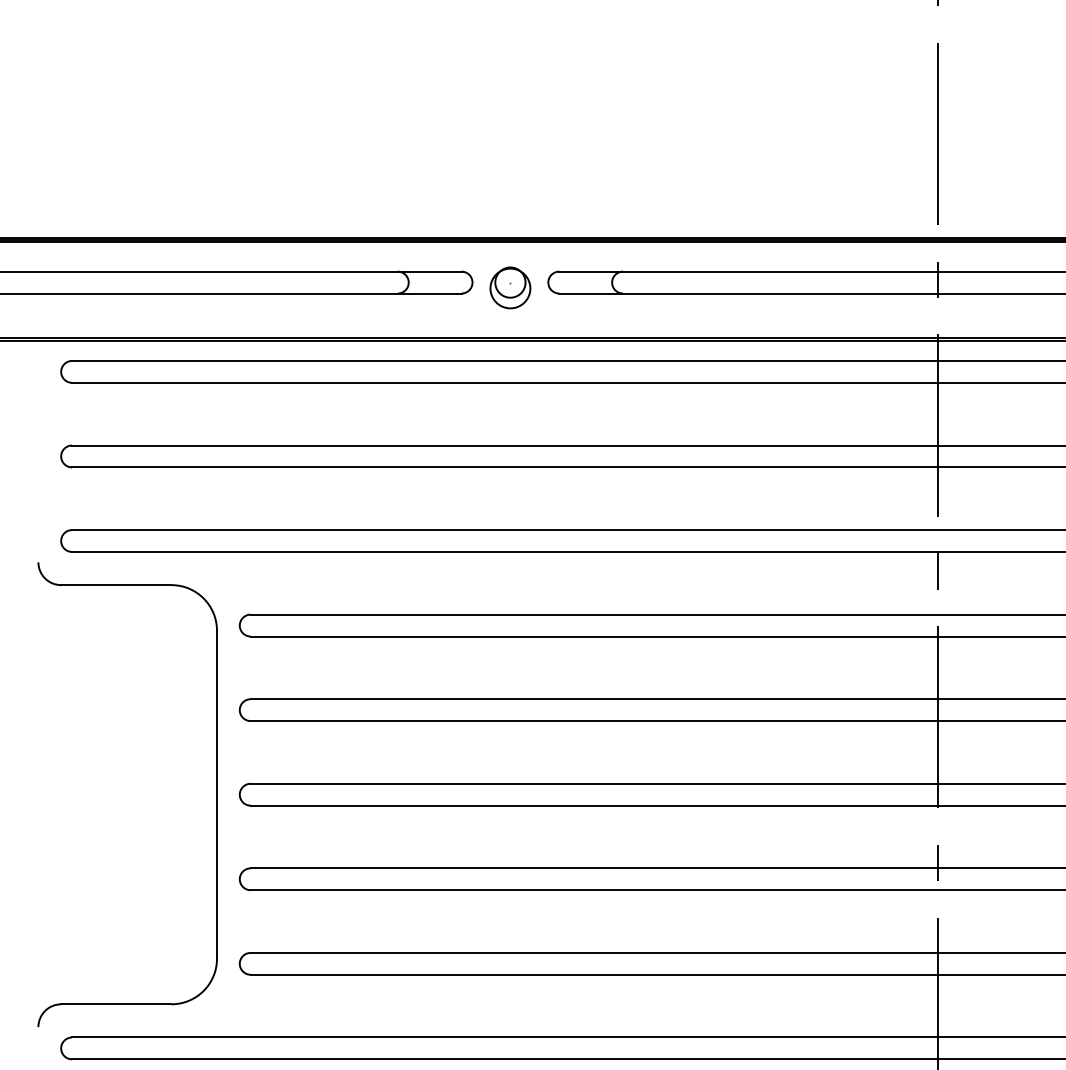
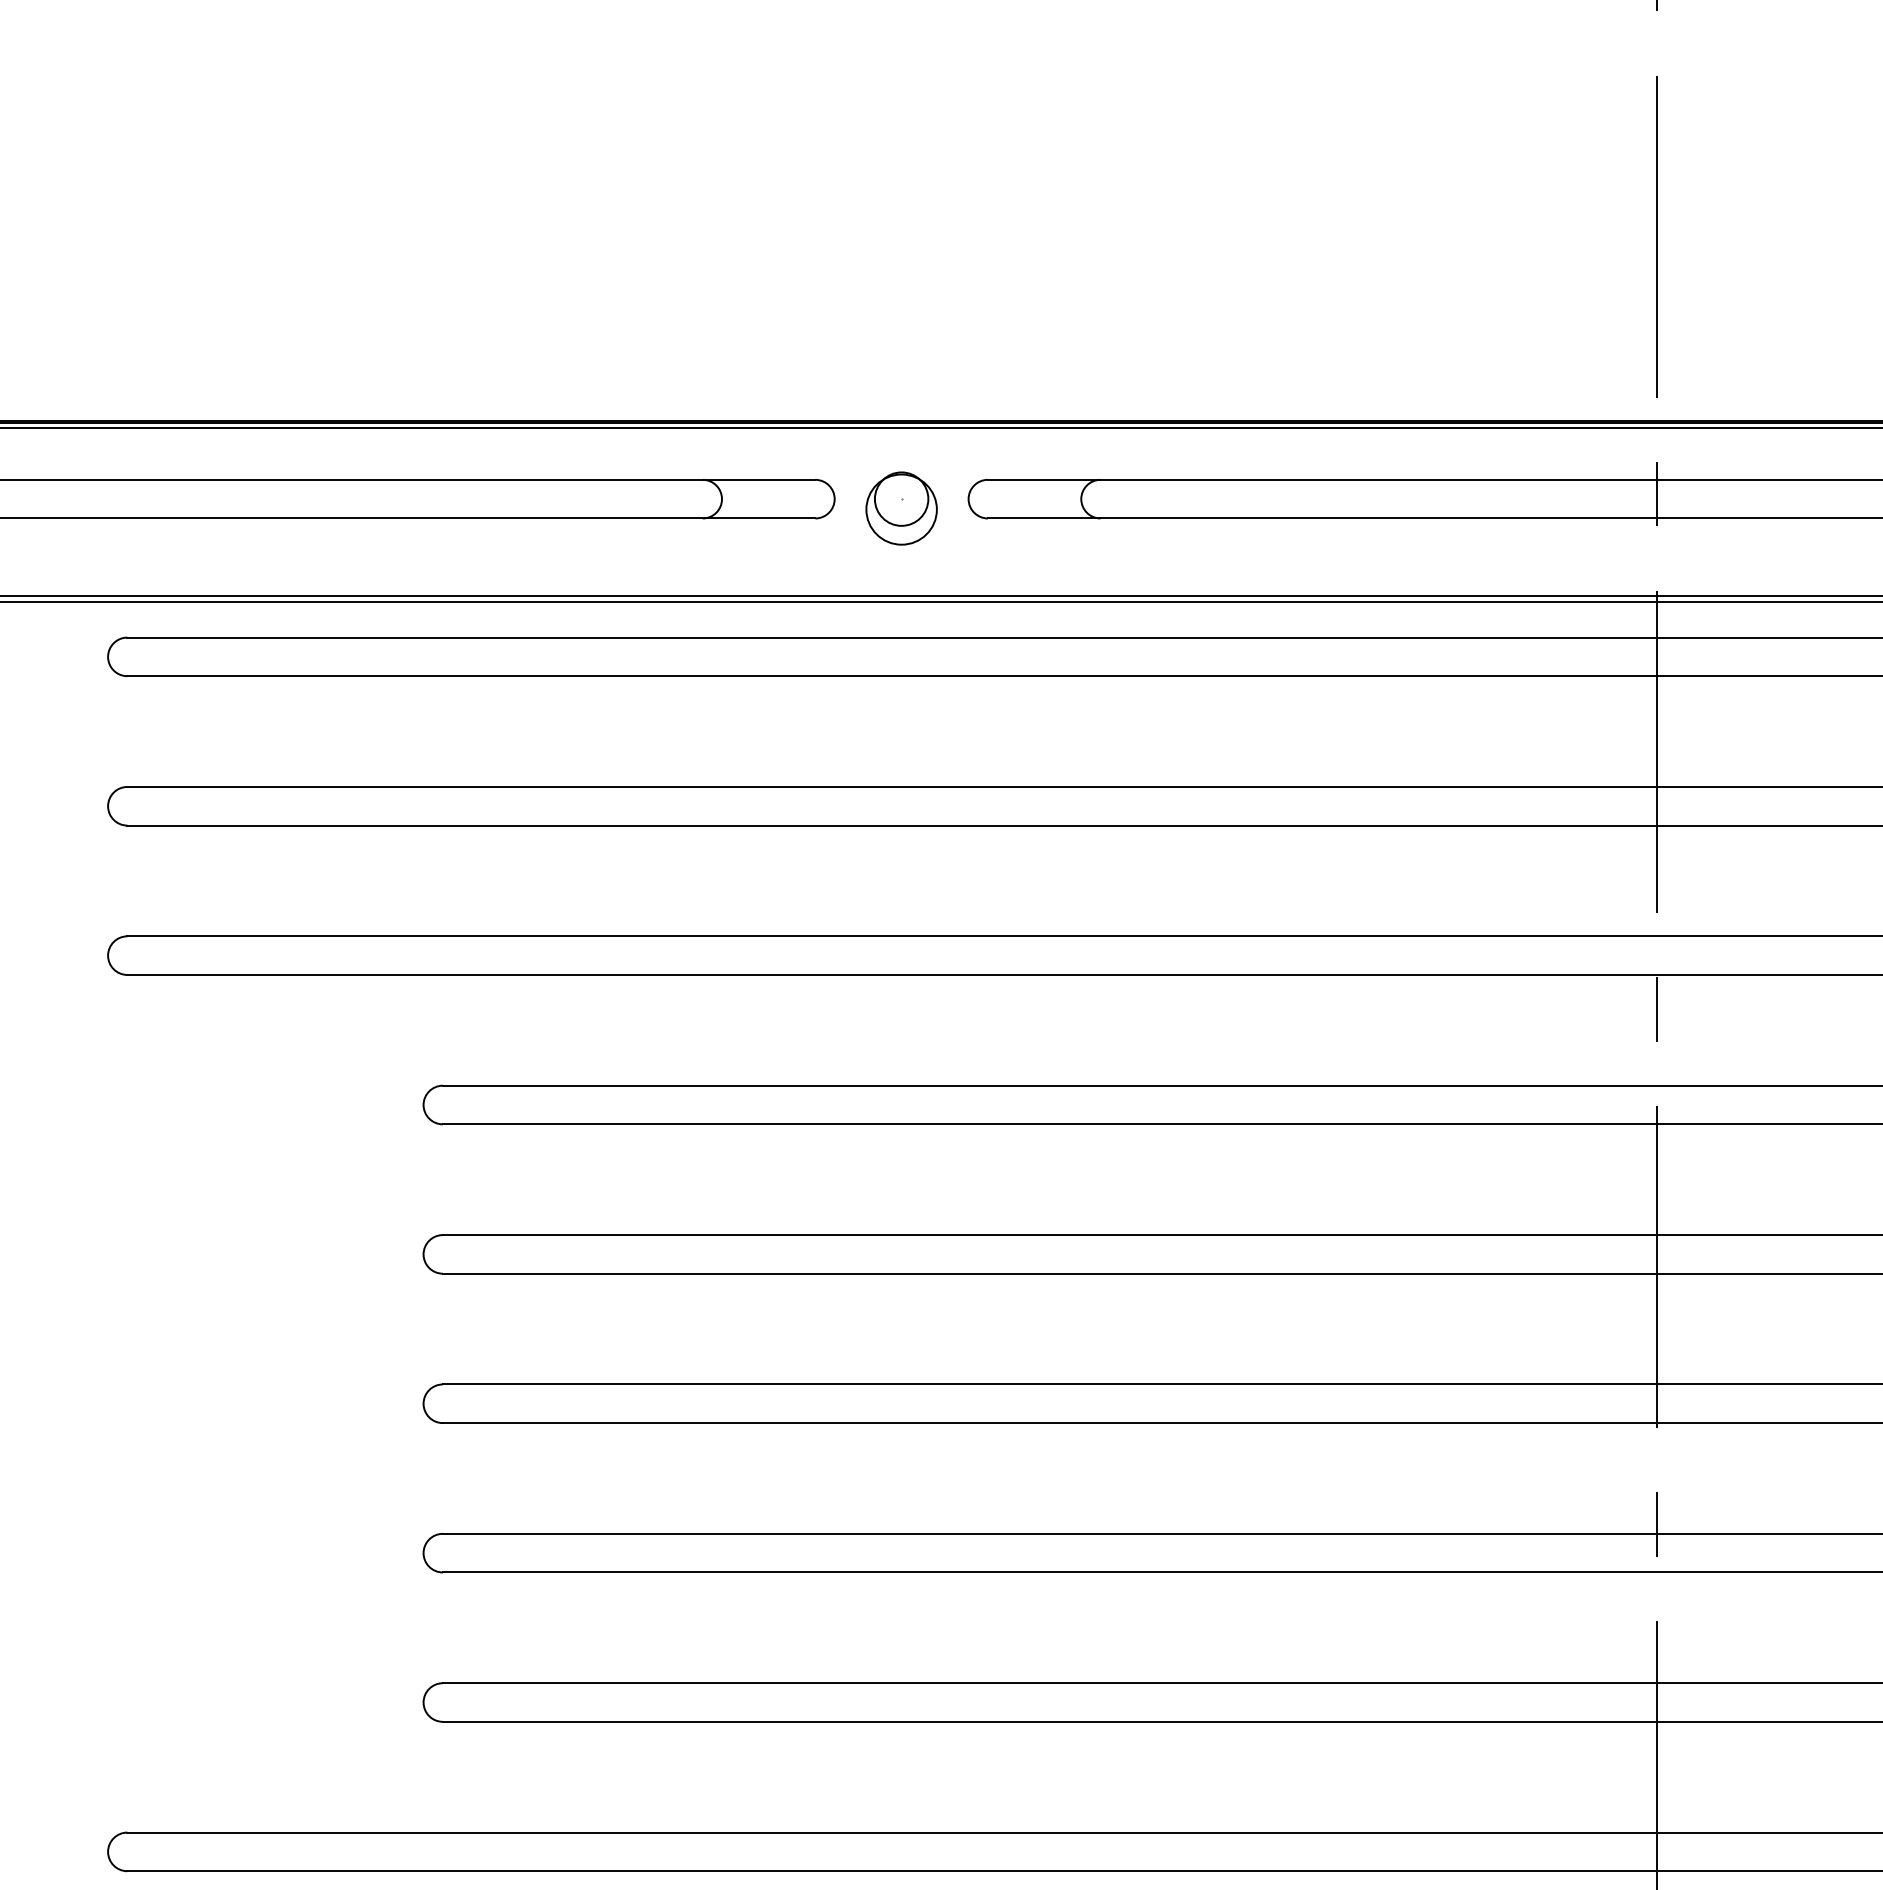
part: (216, 794) -> (382, 1403), removed

